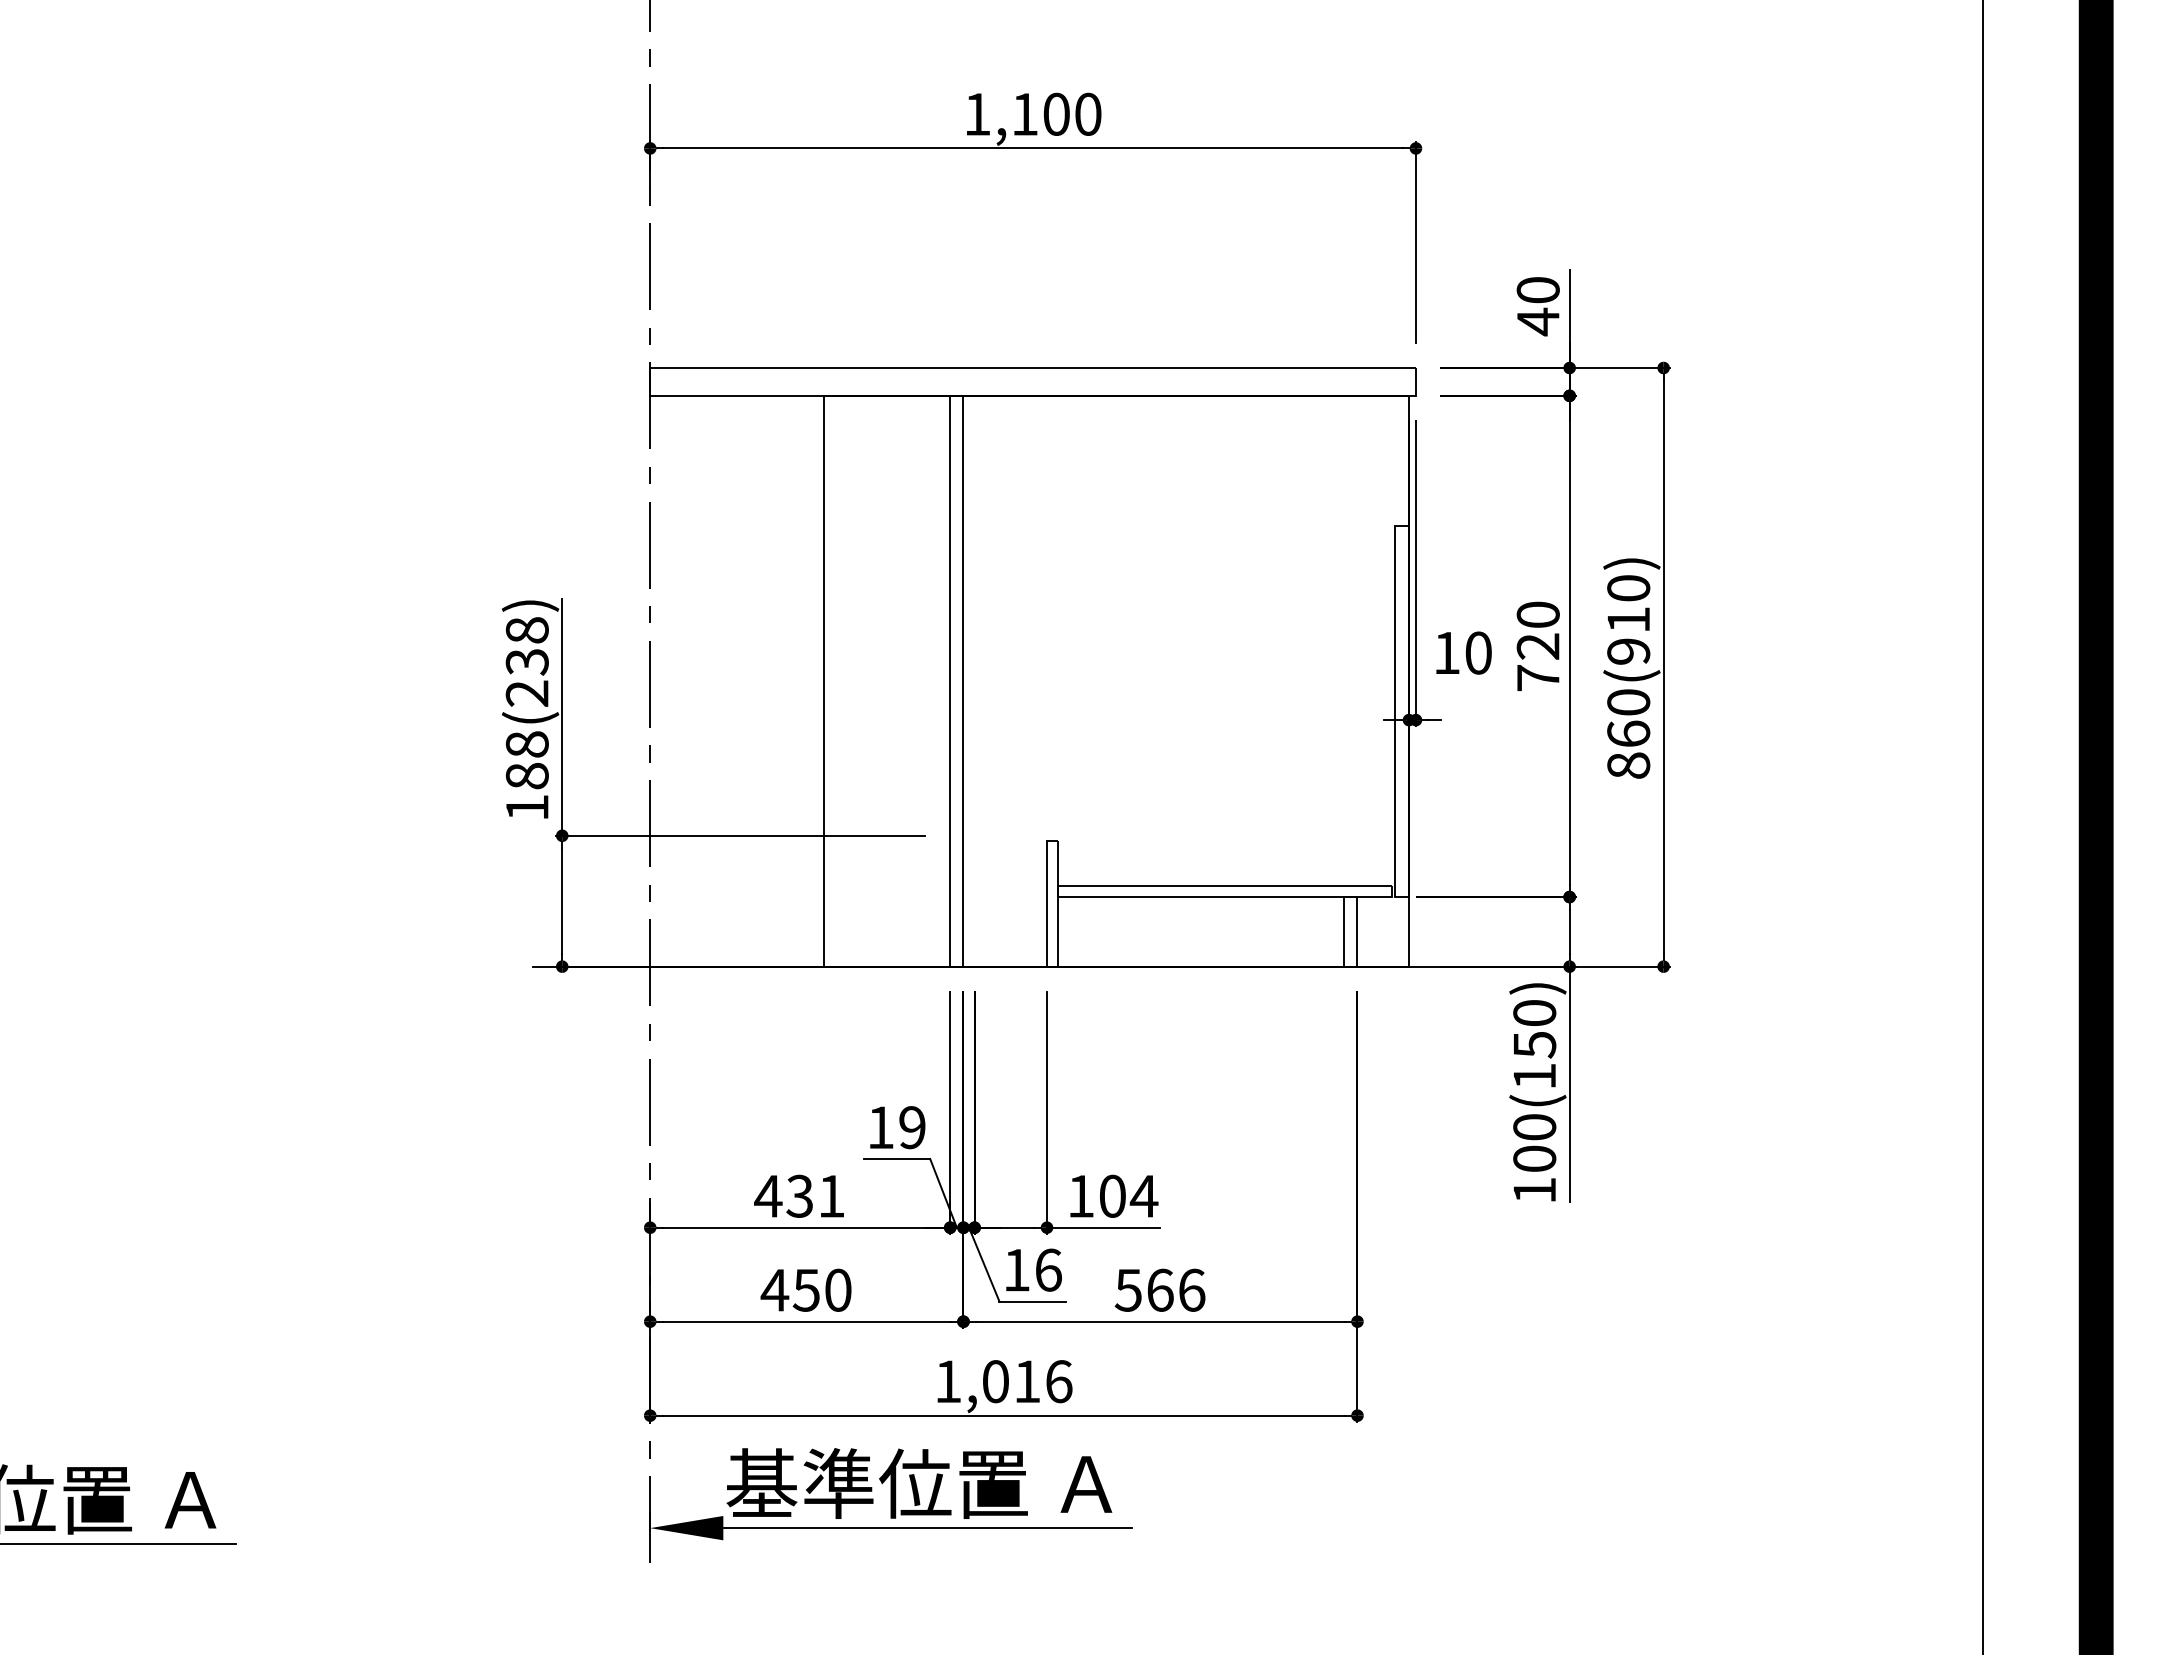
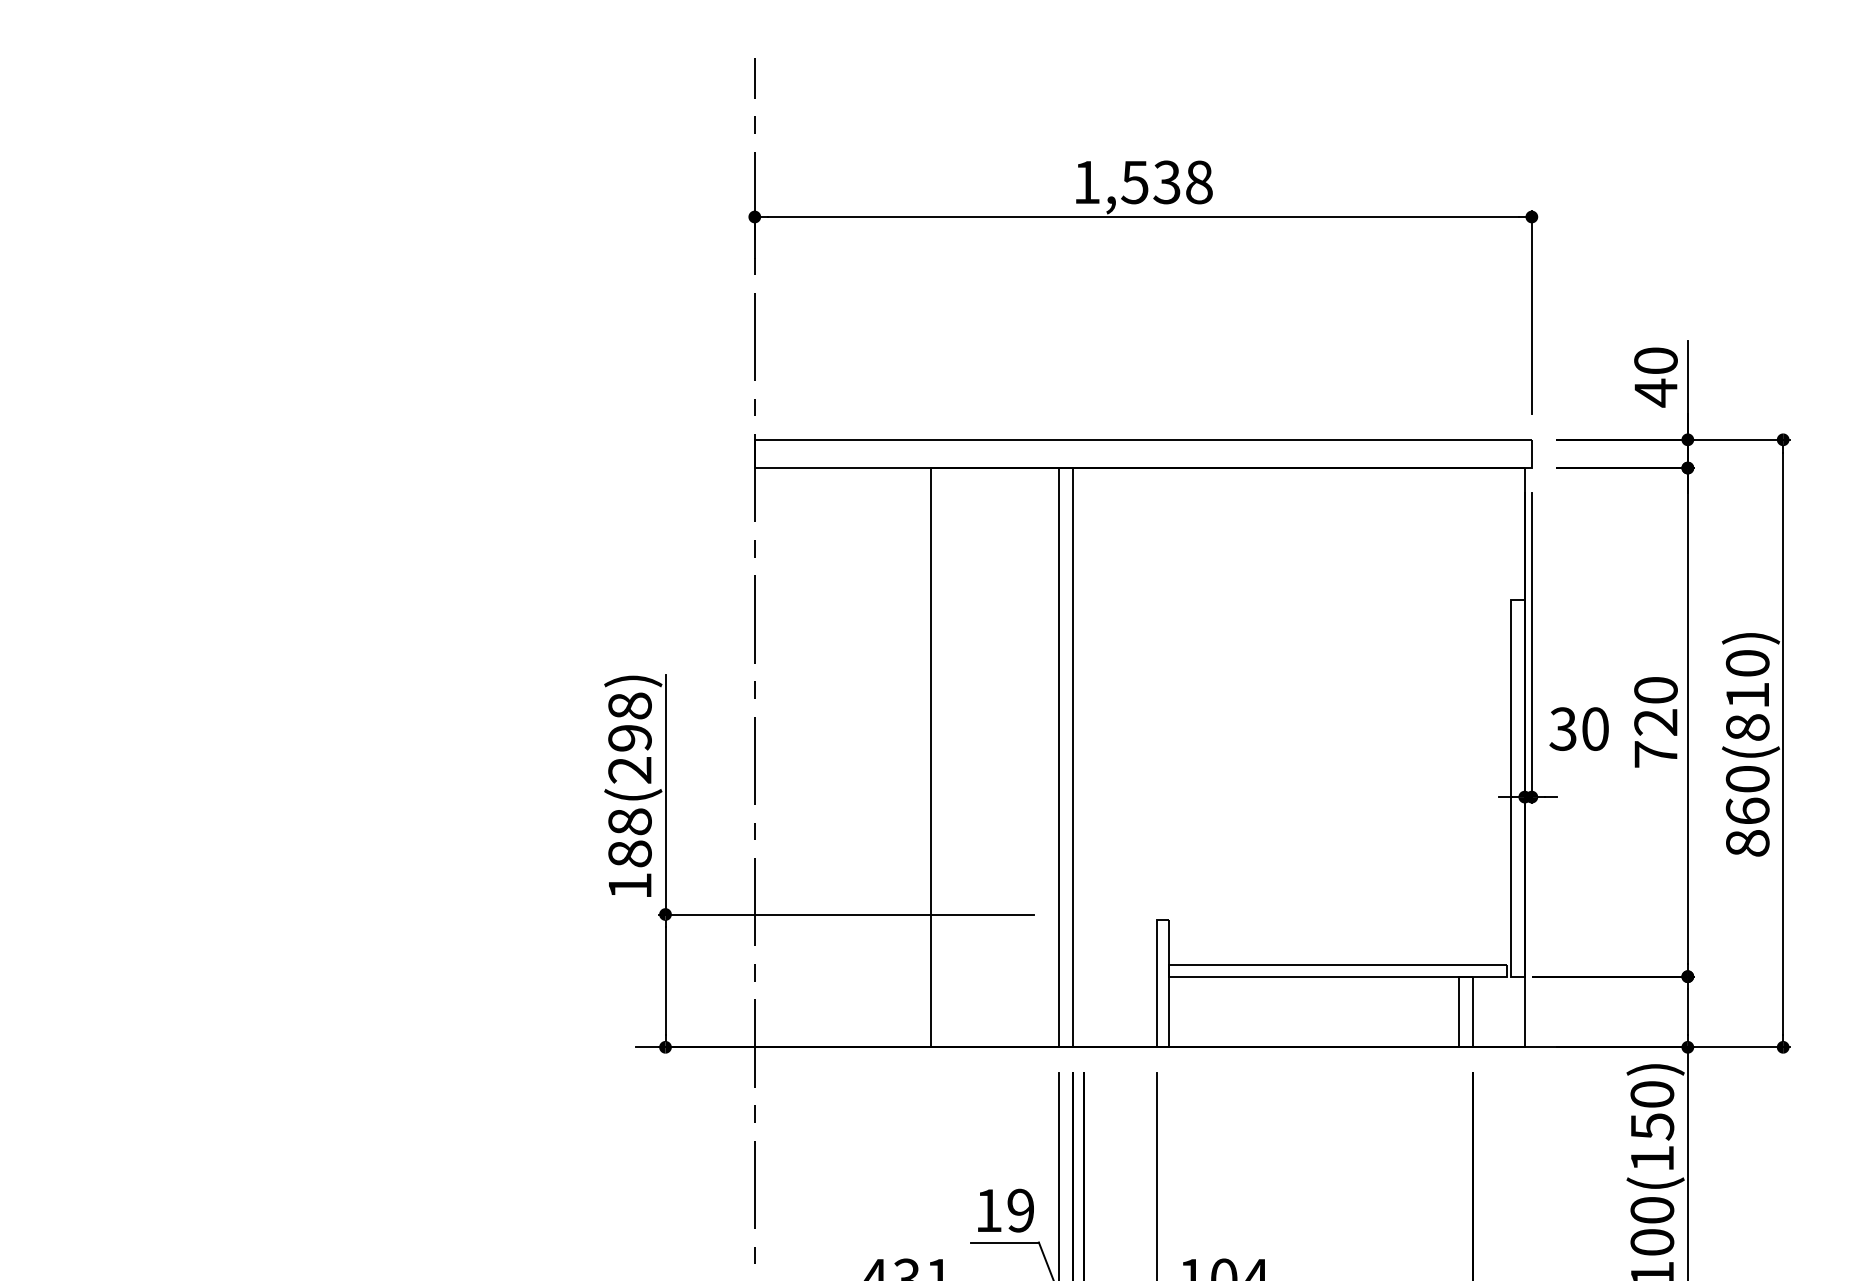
text: (1056, 113) -> (1167, 181), 1,100 -> 1,538
text: (1628, 651) -> (1747, 727), 860(910) -> 860(810)
text: (1446, 652) -> (1562, 728), 10 -> 30
text: (526, 662) -> (629, 738), 188(238) -> 188(298)

